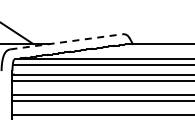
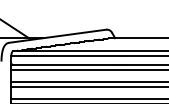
line: (66, 41) -> (57, 35), dashed -> solid

